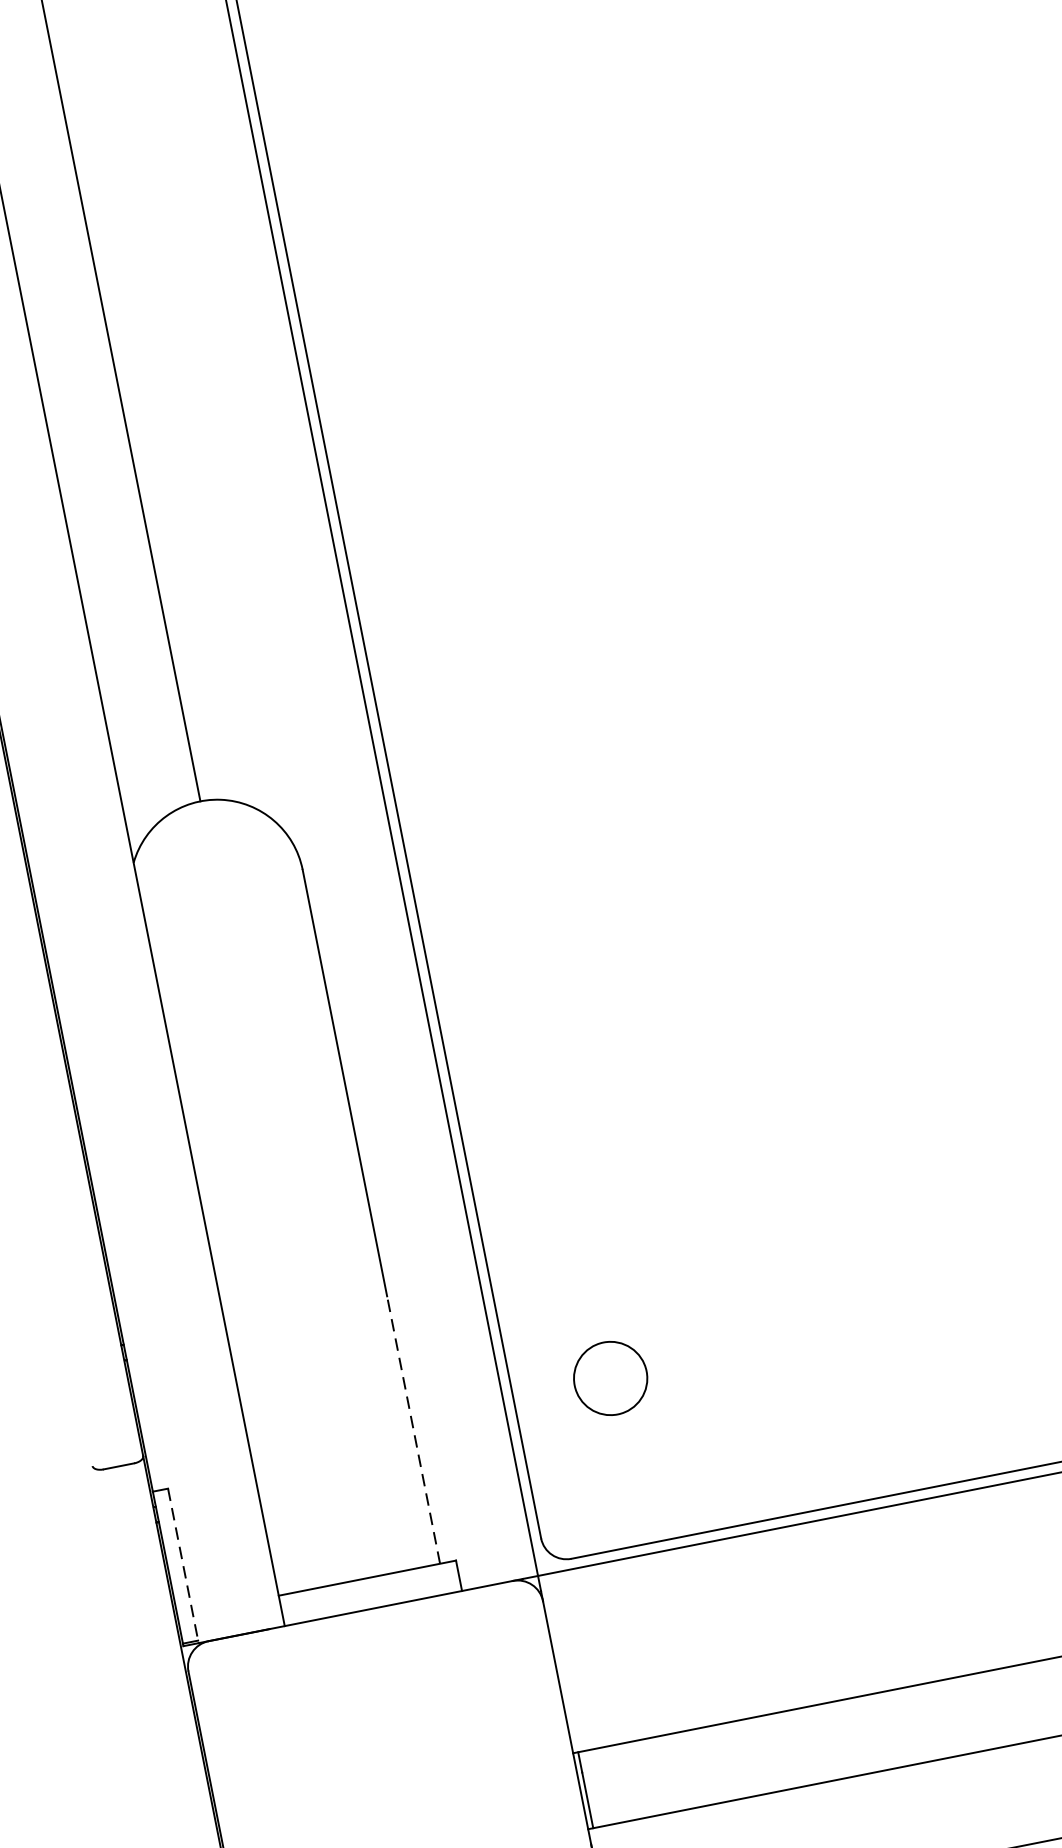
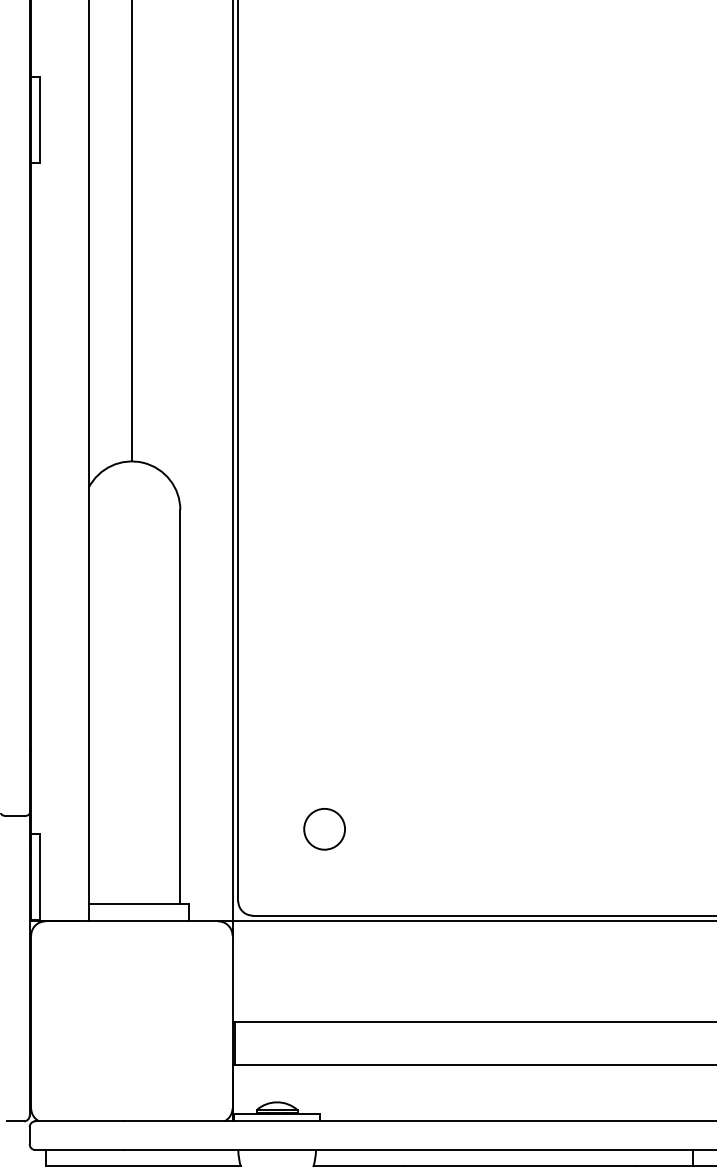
circle: (610, 1378) -> (324, 829), moved
line: (414, 1430) -> (180, 828), dashed -> solid
line: (182, 1566) -> (39, 877), dashed -> solid

